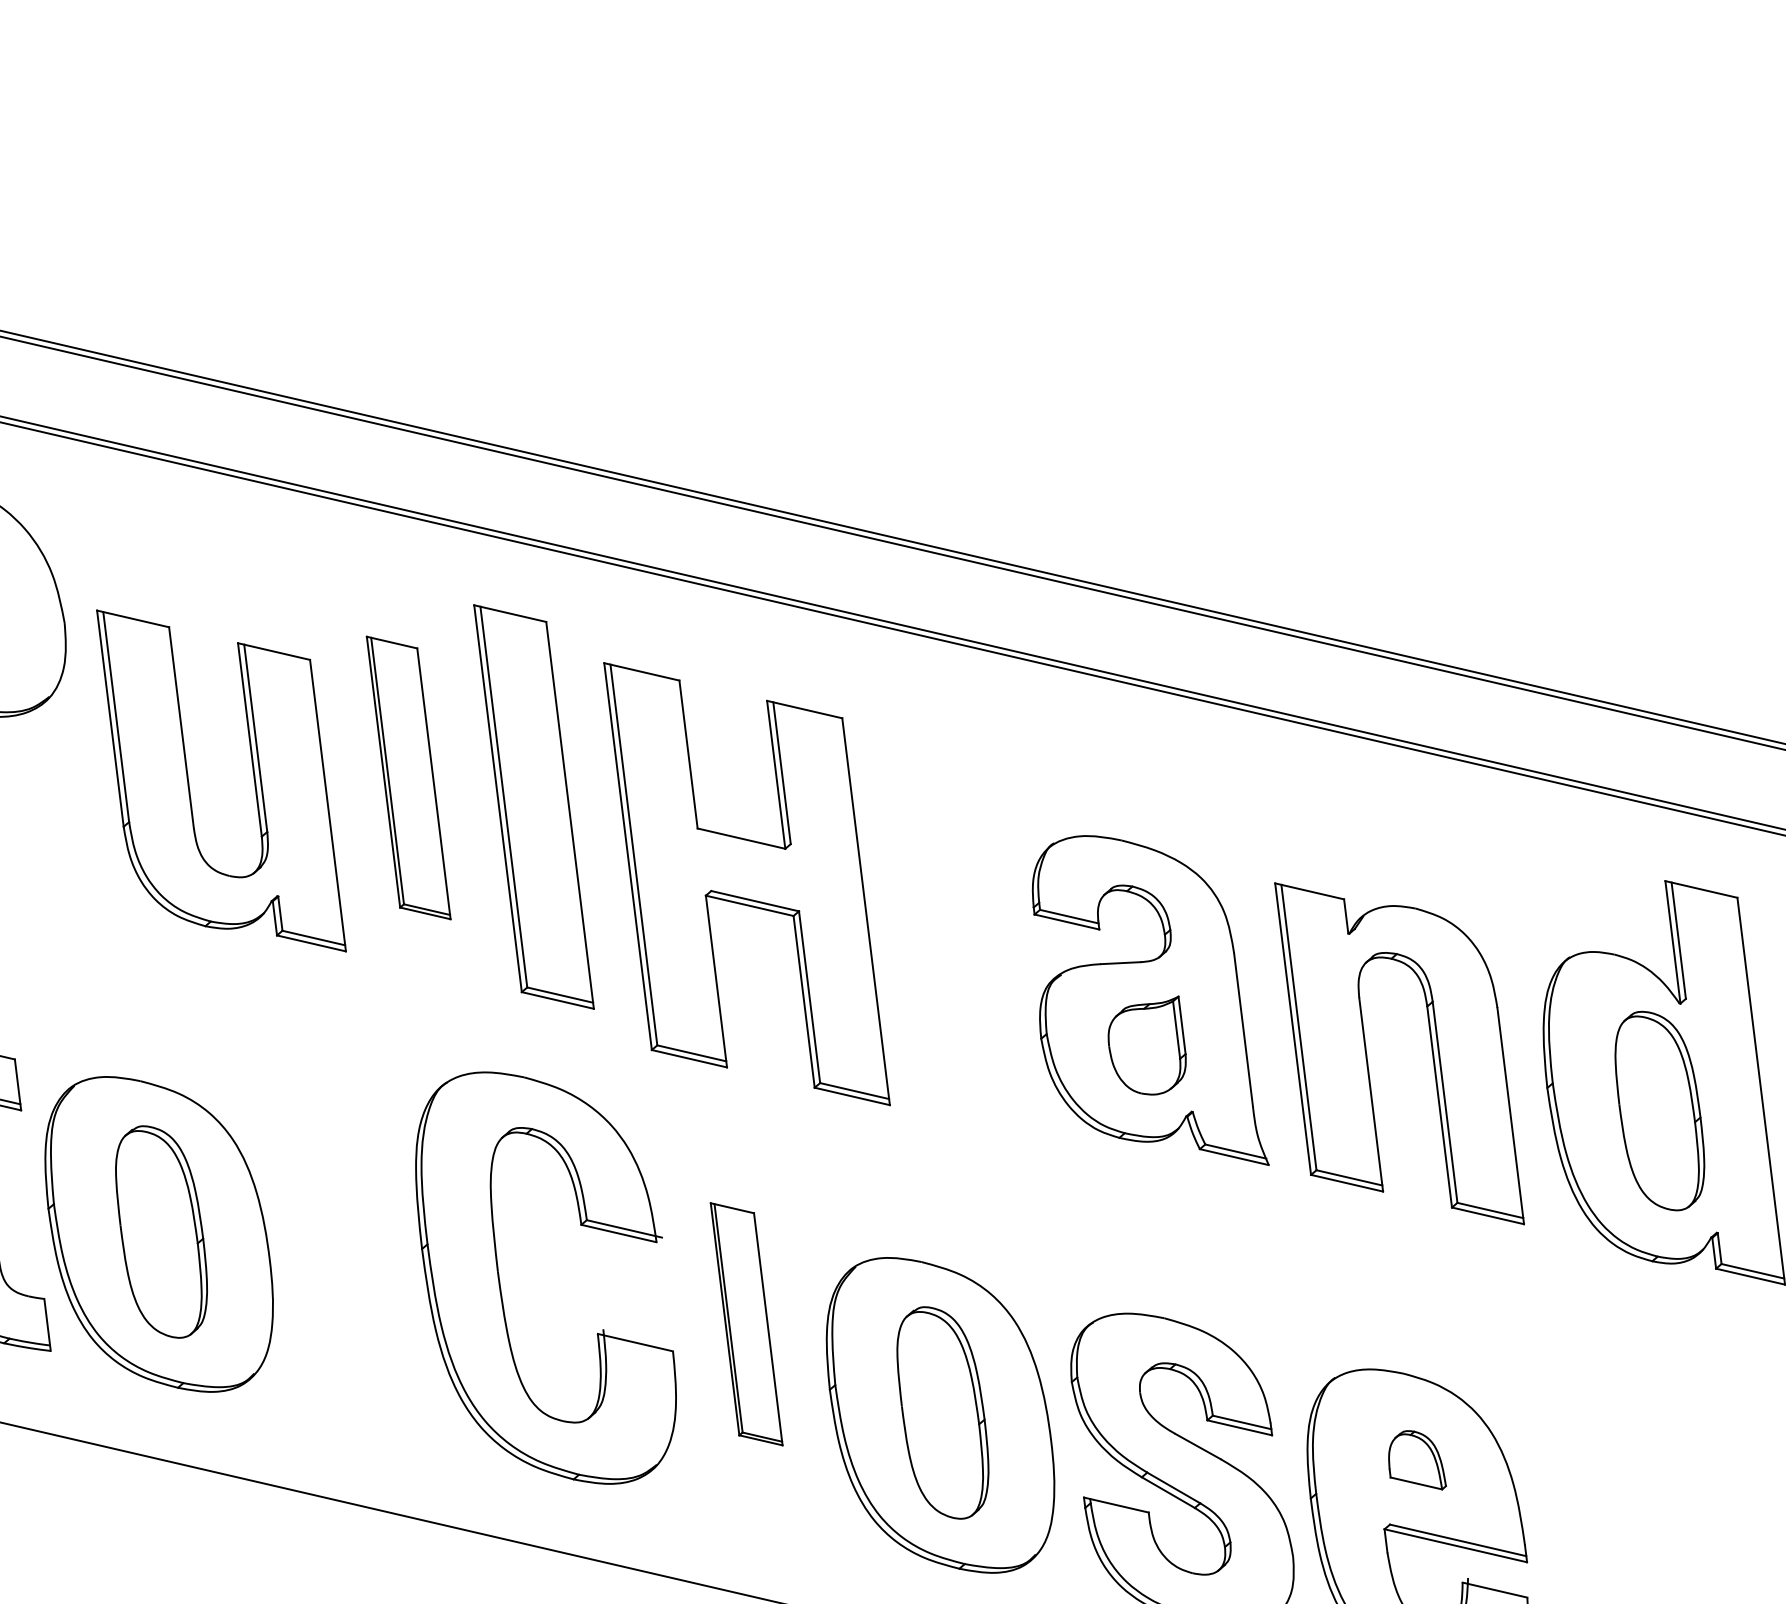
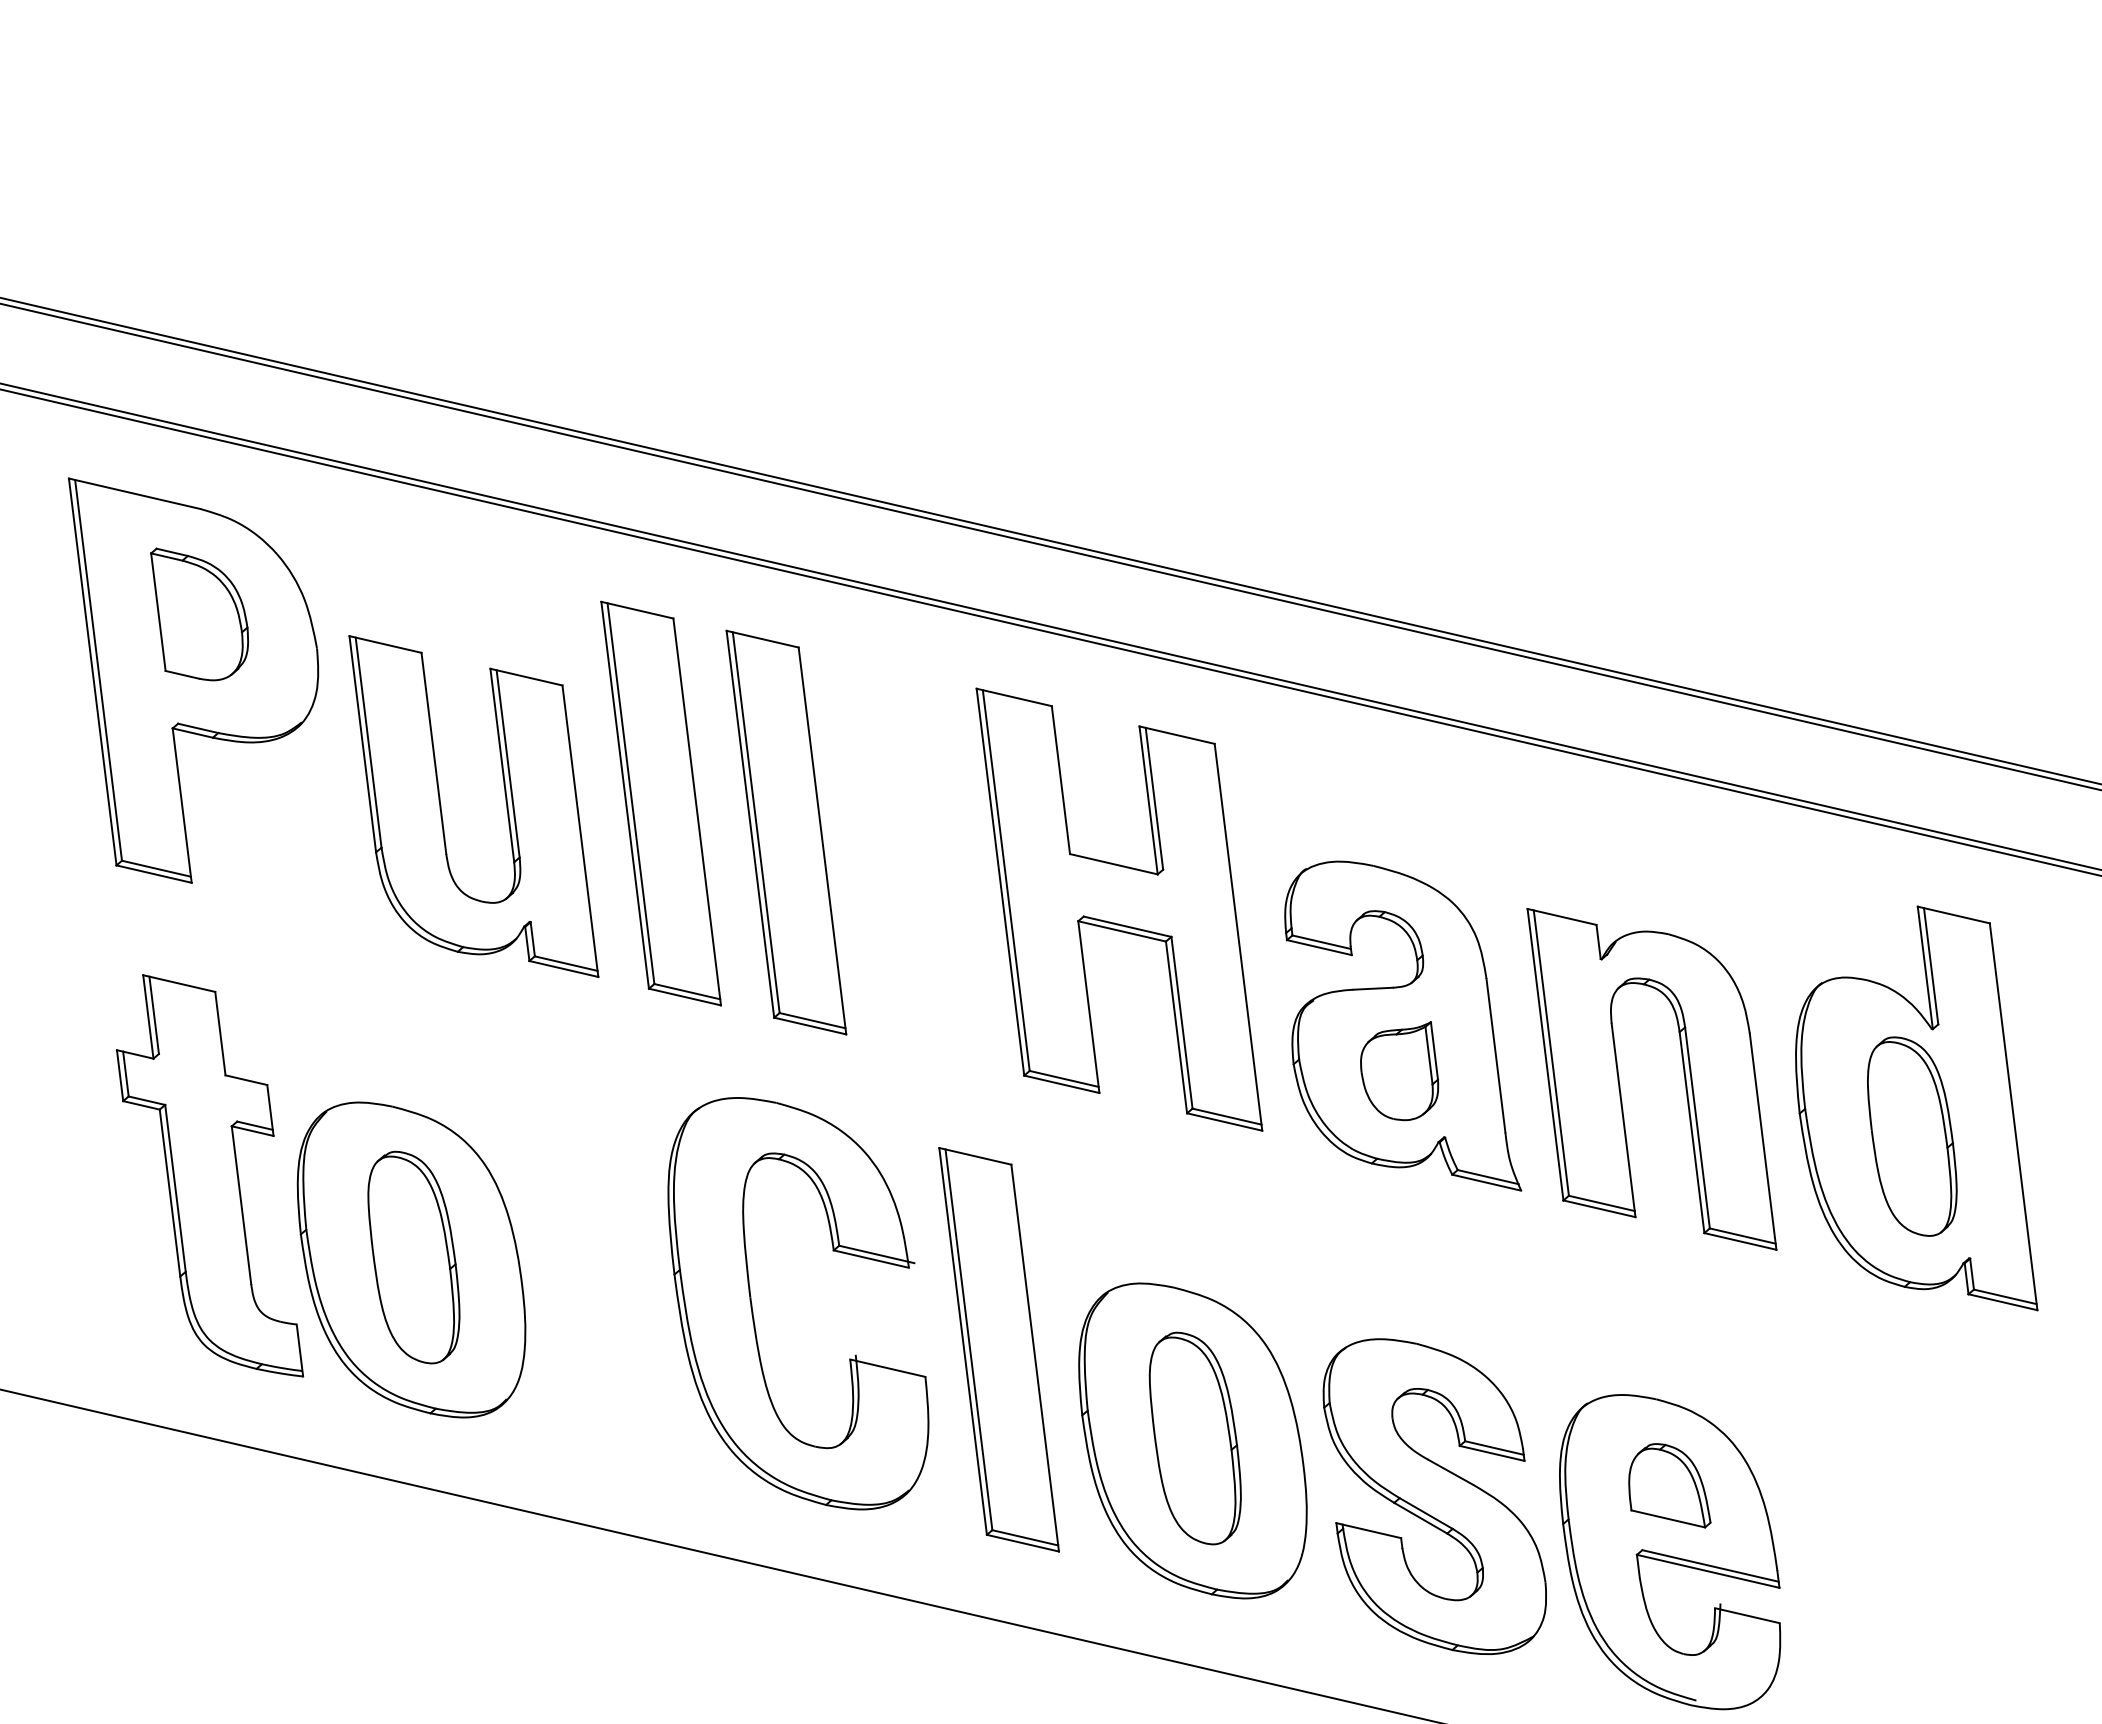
part: (408, 777) -> (660, 803), size x1.43
part: (747, 883) -> (1119, 909), moved
part: (746, 1323) -> (998, 1349), size x1.67
part: (1417, 1459) -> (1669, 1485), size x1.43

